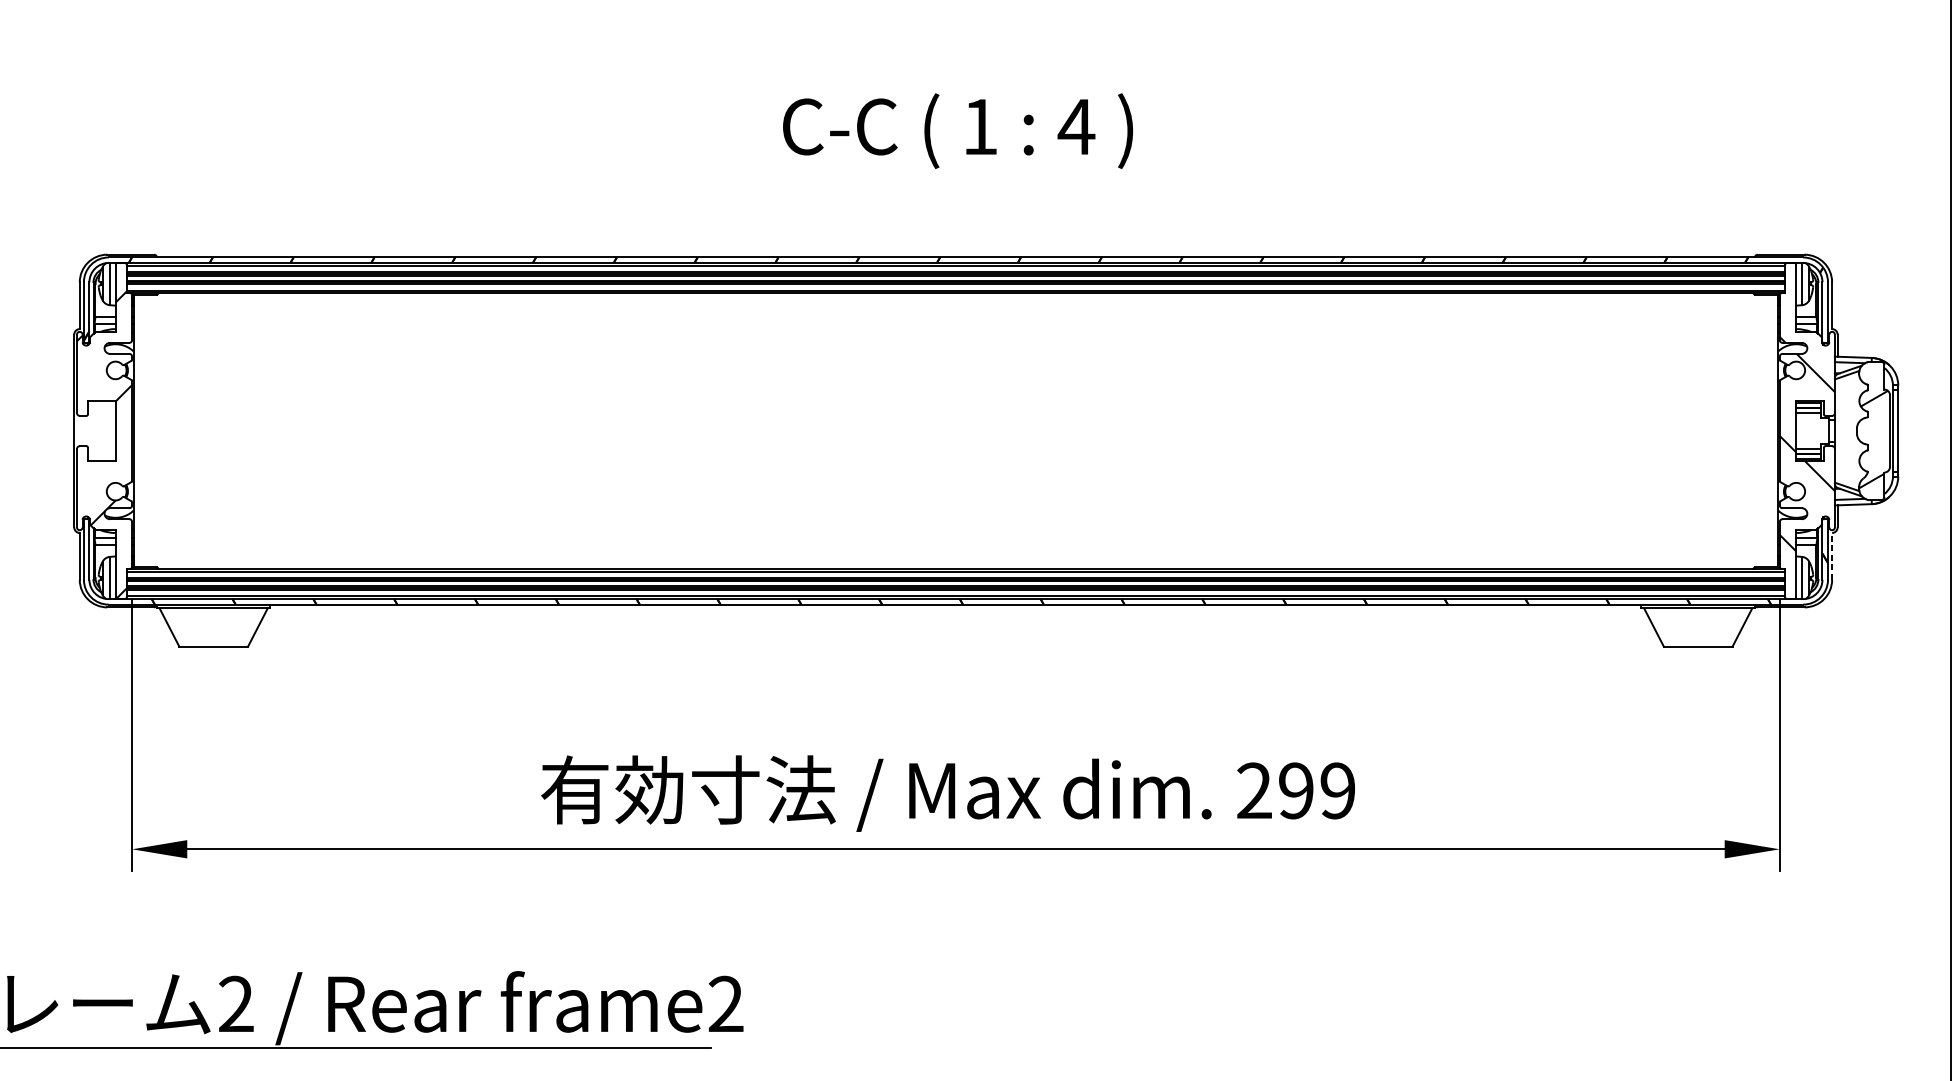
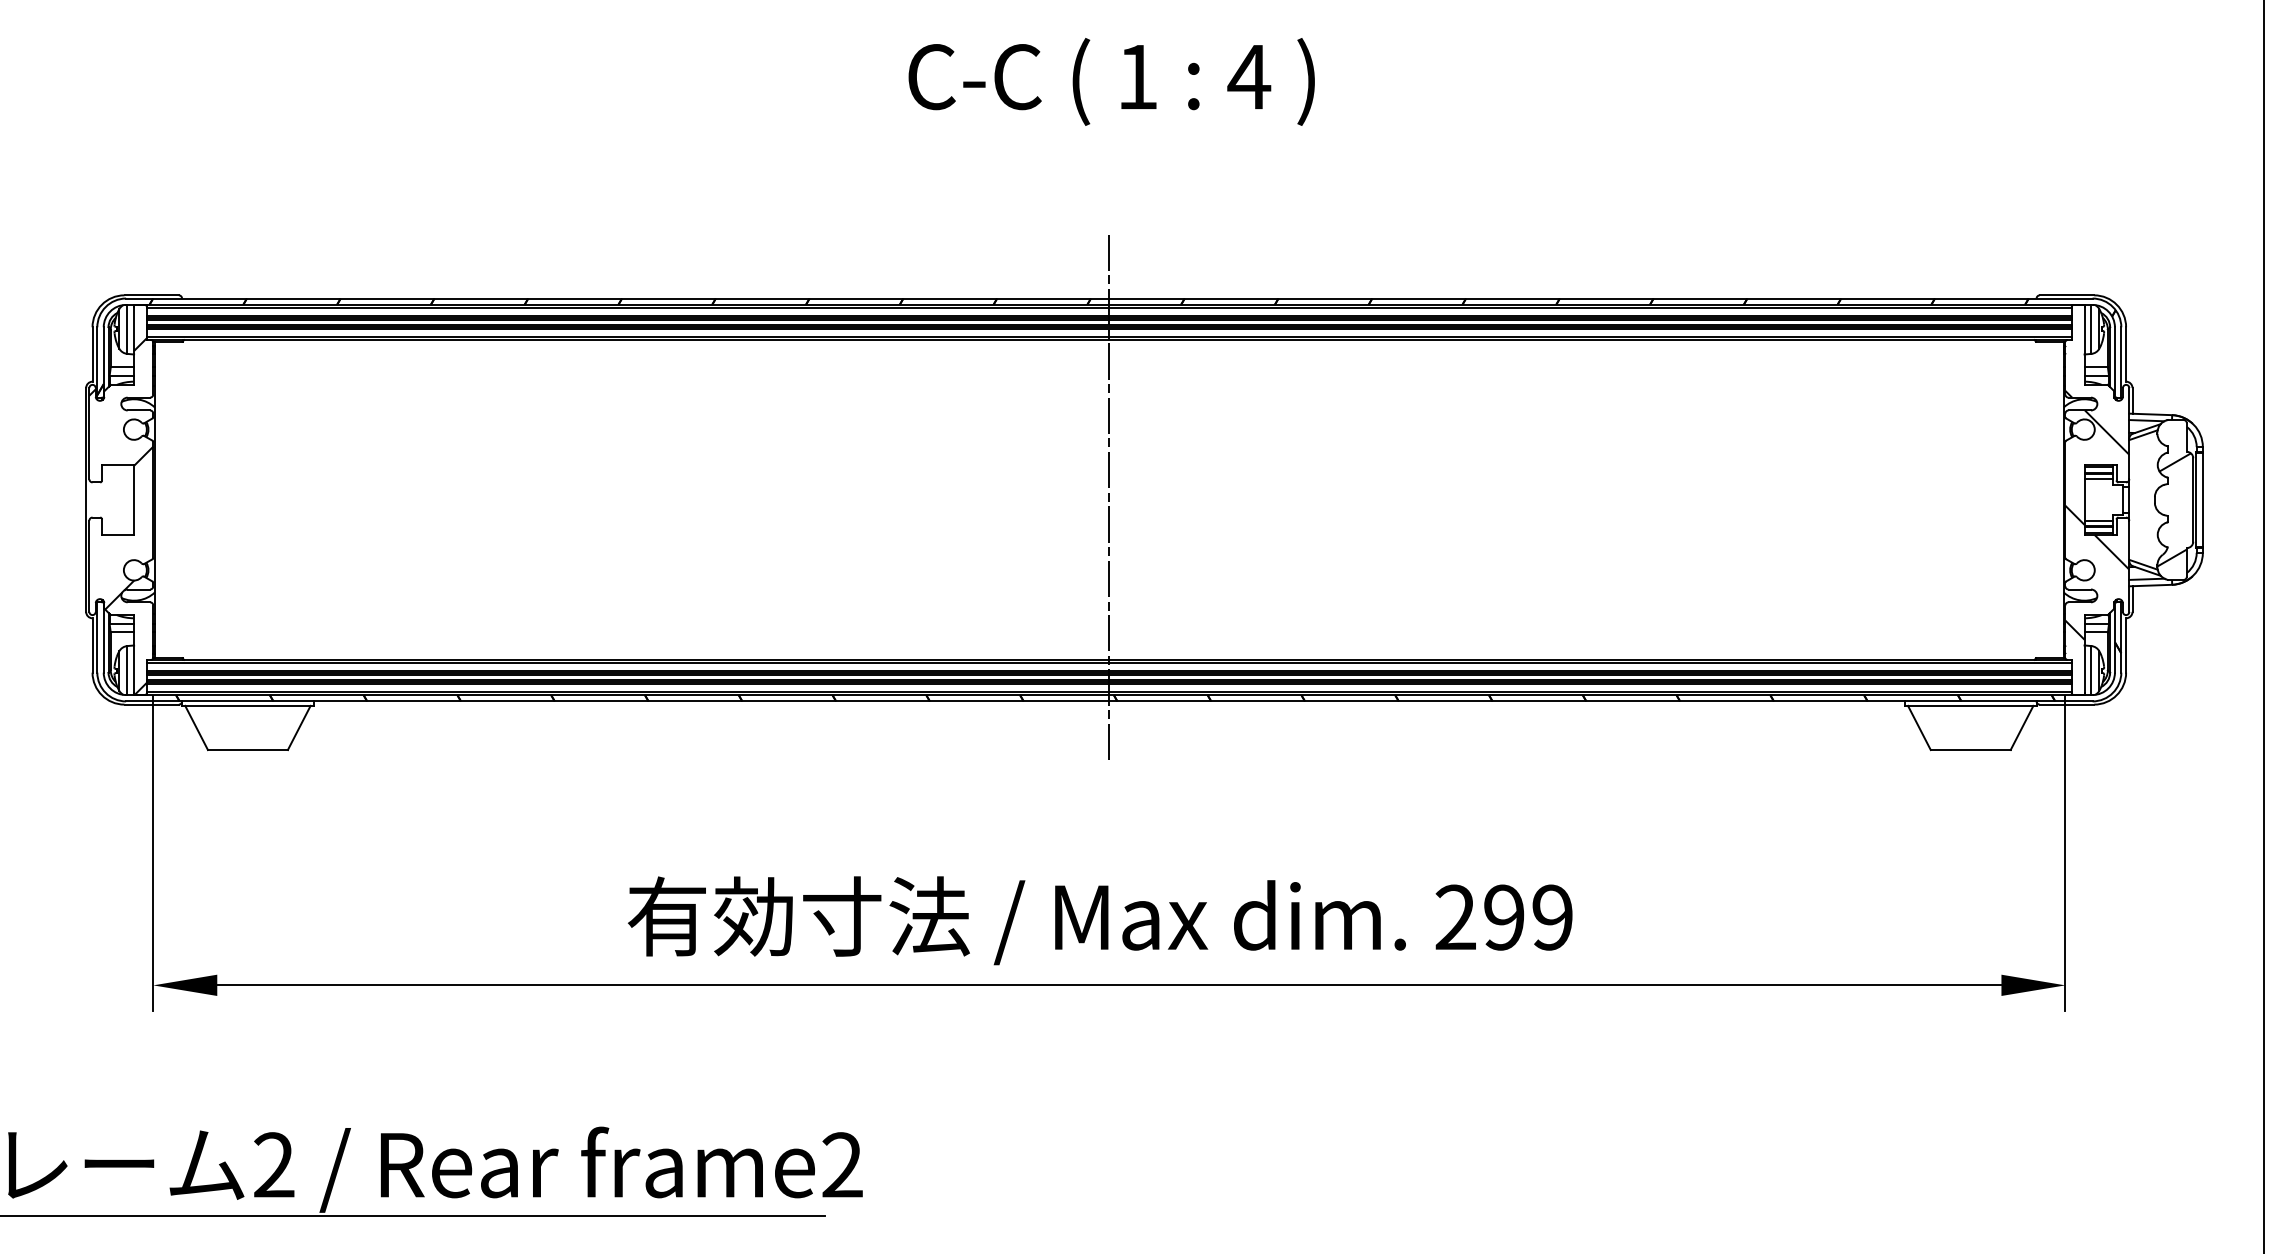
text: (957, 130) -> (1111, 81), moved
line: (956, 430) -> (1109, 499), added
line: (1832, 555) -> (2126, 644), dashed -> solid

